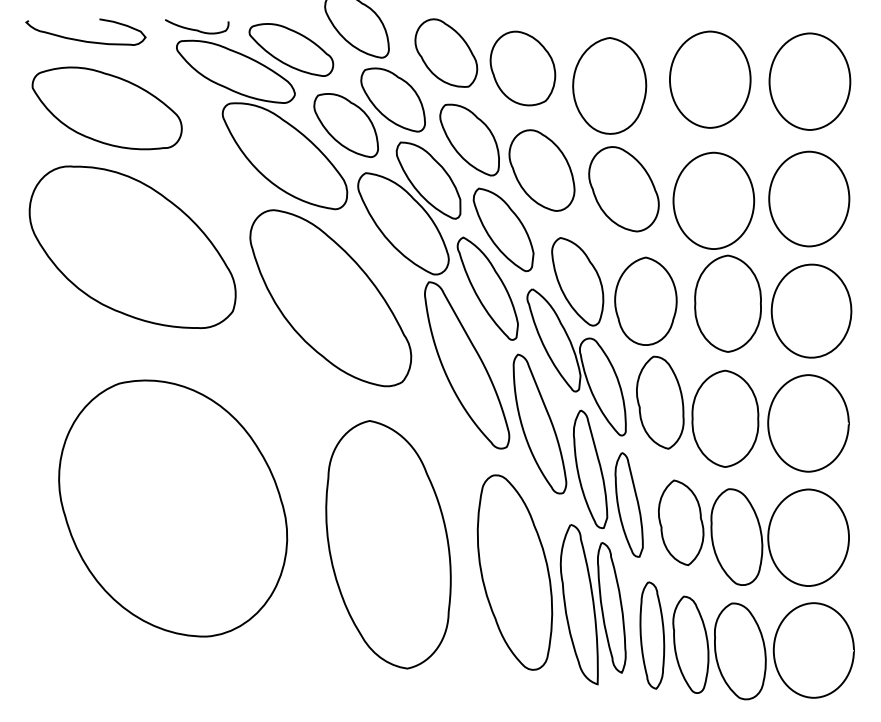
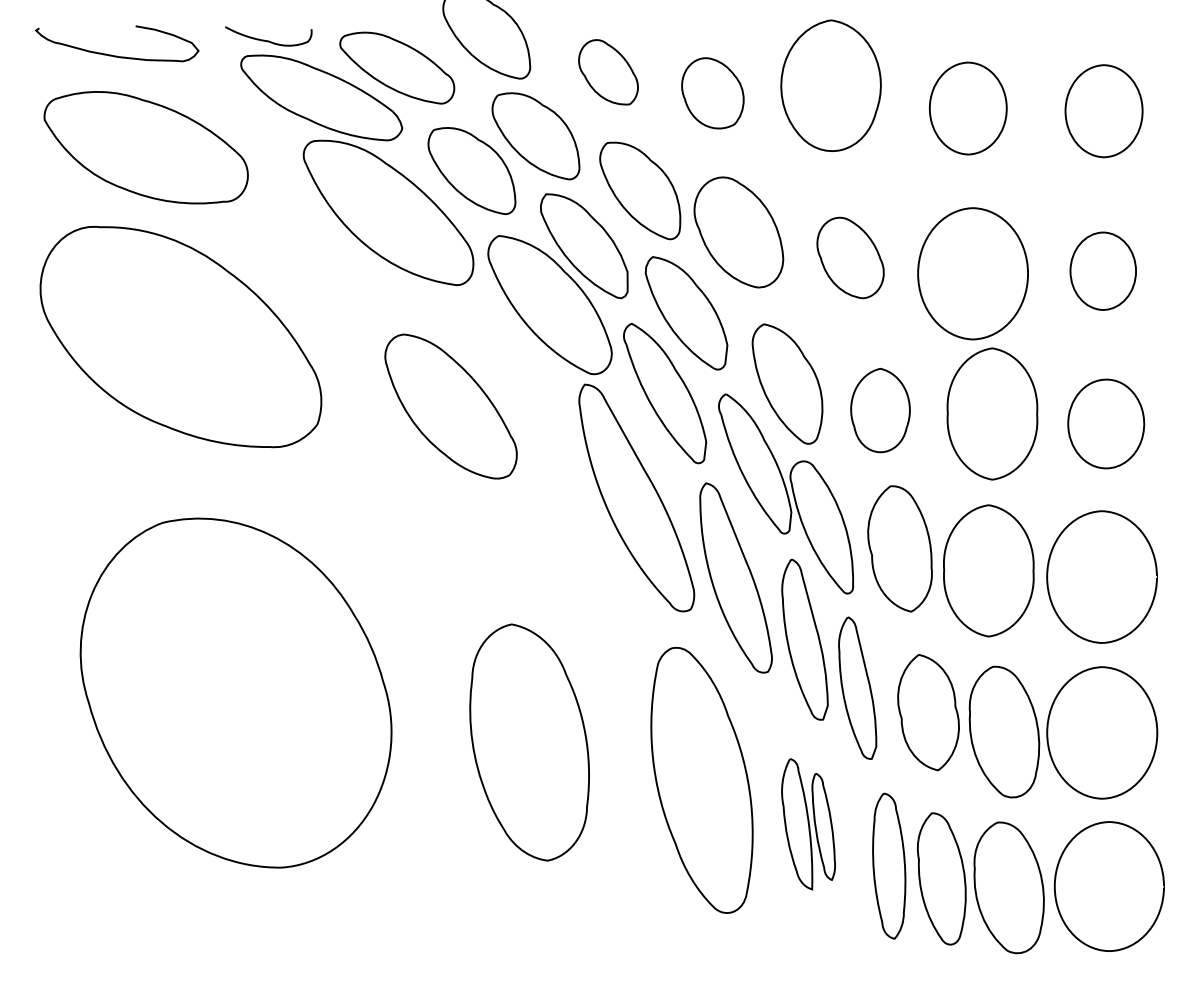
part: (446, 52) -> (608, 71), size x0.7
part: (522, 68) -> (712, 93), size x0.7
part: (710, 79) -> (968, 108), size x0.7
part: (809, 81) -> (1103, 111), size x0.7
part: (609, 85) -> (830, 85), moved
part: (623, 189) -> (849, 258), size x0.7
part: (809, 198) -> (1103, 270), size x0.6
part: (330, 298) -> (450, 406), size x0.6
part: (645, 300) -> (879, 409), size x0.7
part: (811, 310) -> (1106, 423), size x0.7
part: (388, 544) -> (529, 742), size x0.7
part: (592, 604) -> (807, 823), size x0.6

